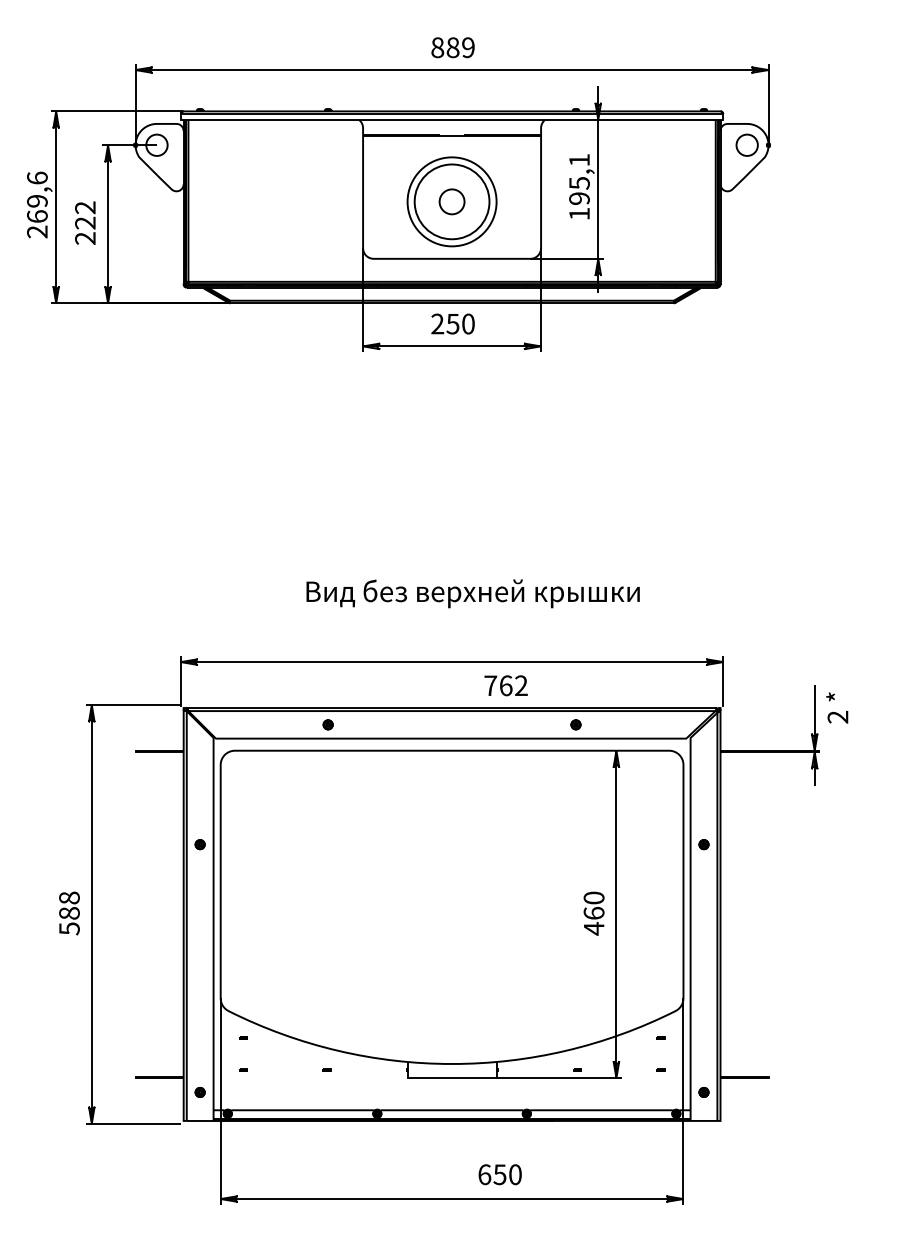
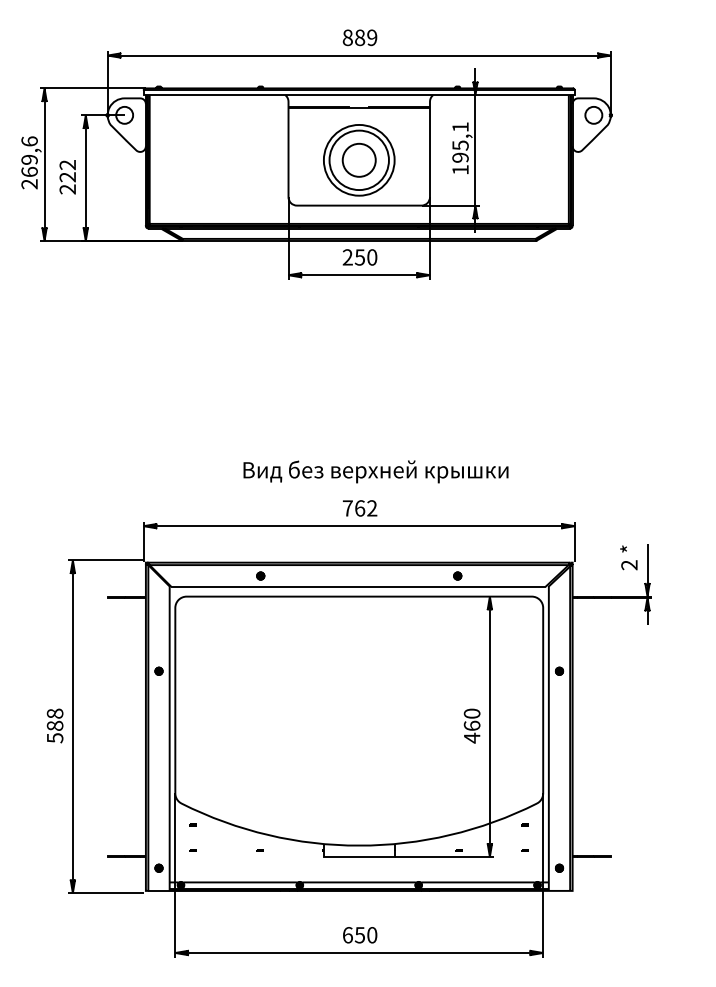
circle: (451, 201) -> (358, 160), size x1.67
text: (505, 685) -> (359, 508), moved
text: (837, 707) -> (629, 557), moved
text: (499, 1174) -> (359, 935), moved

